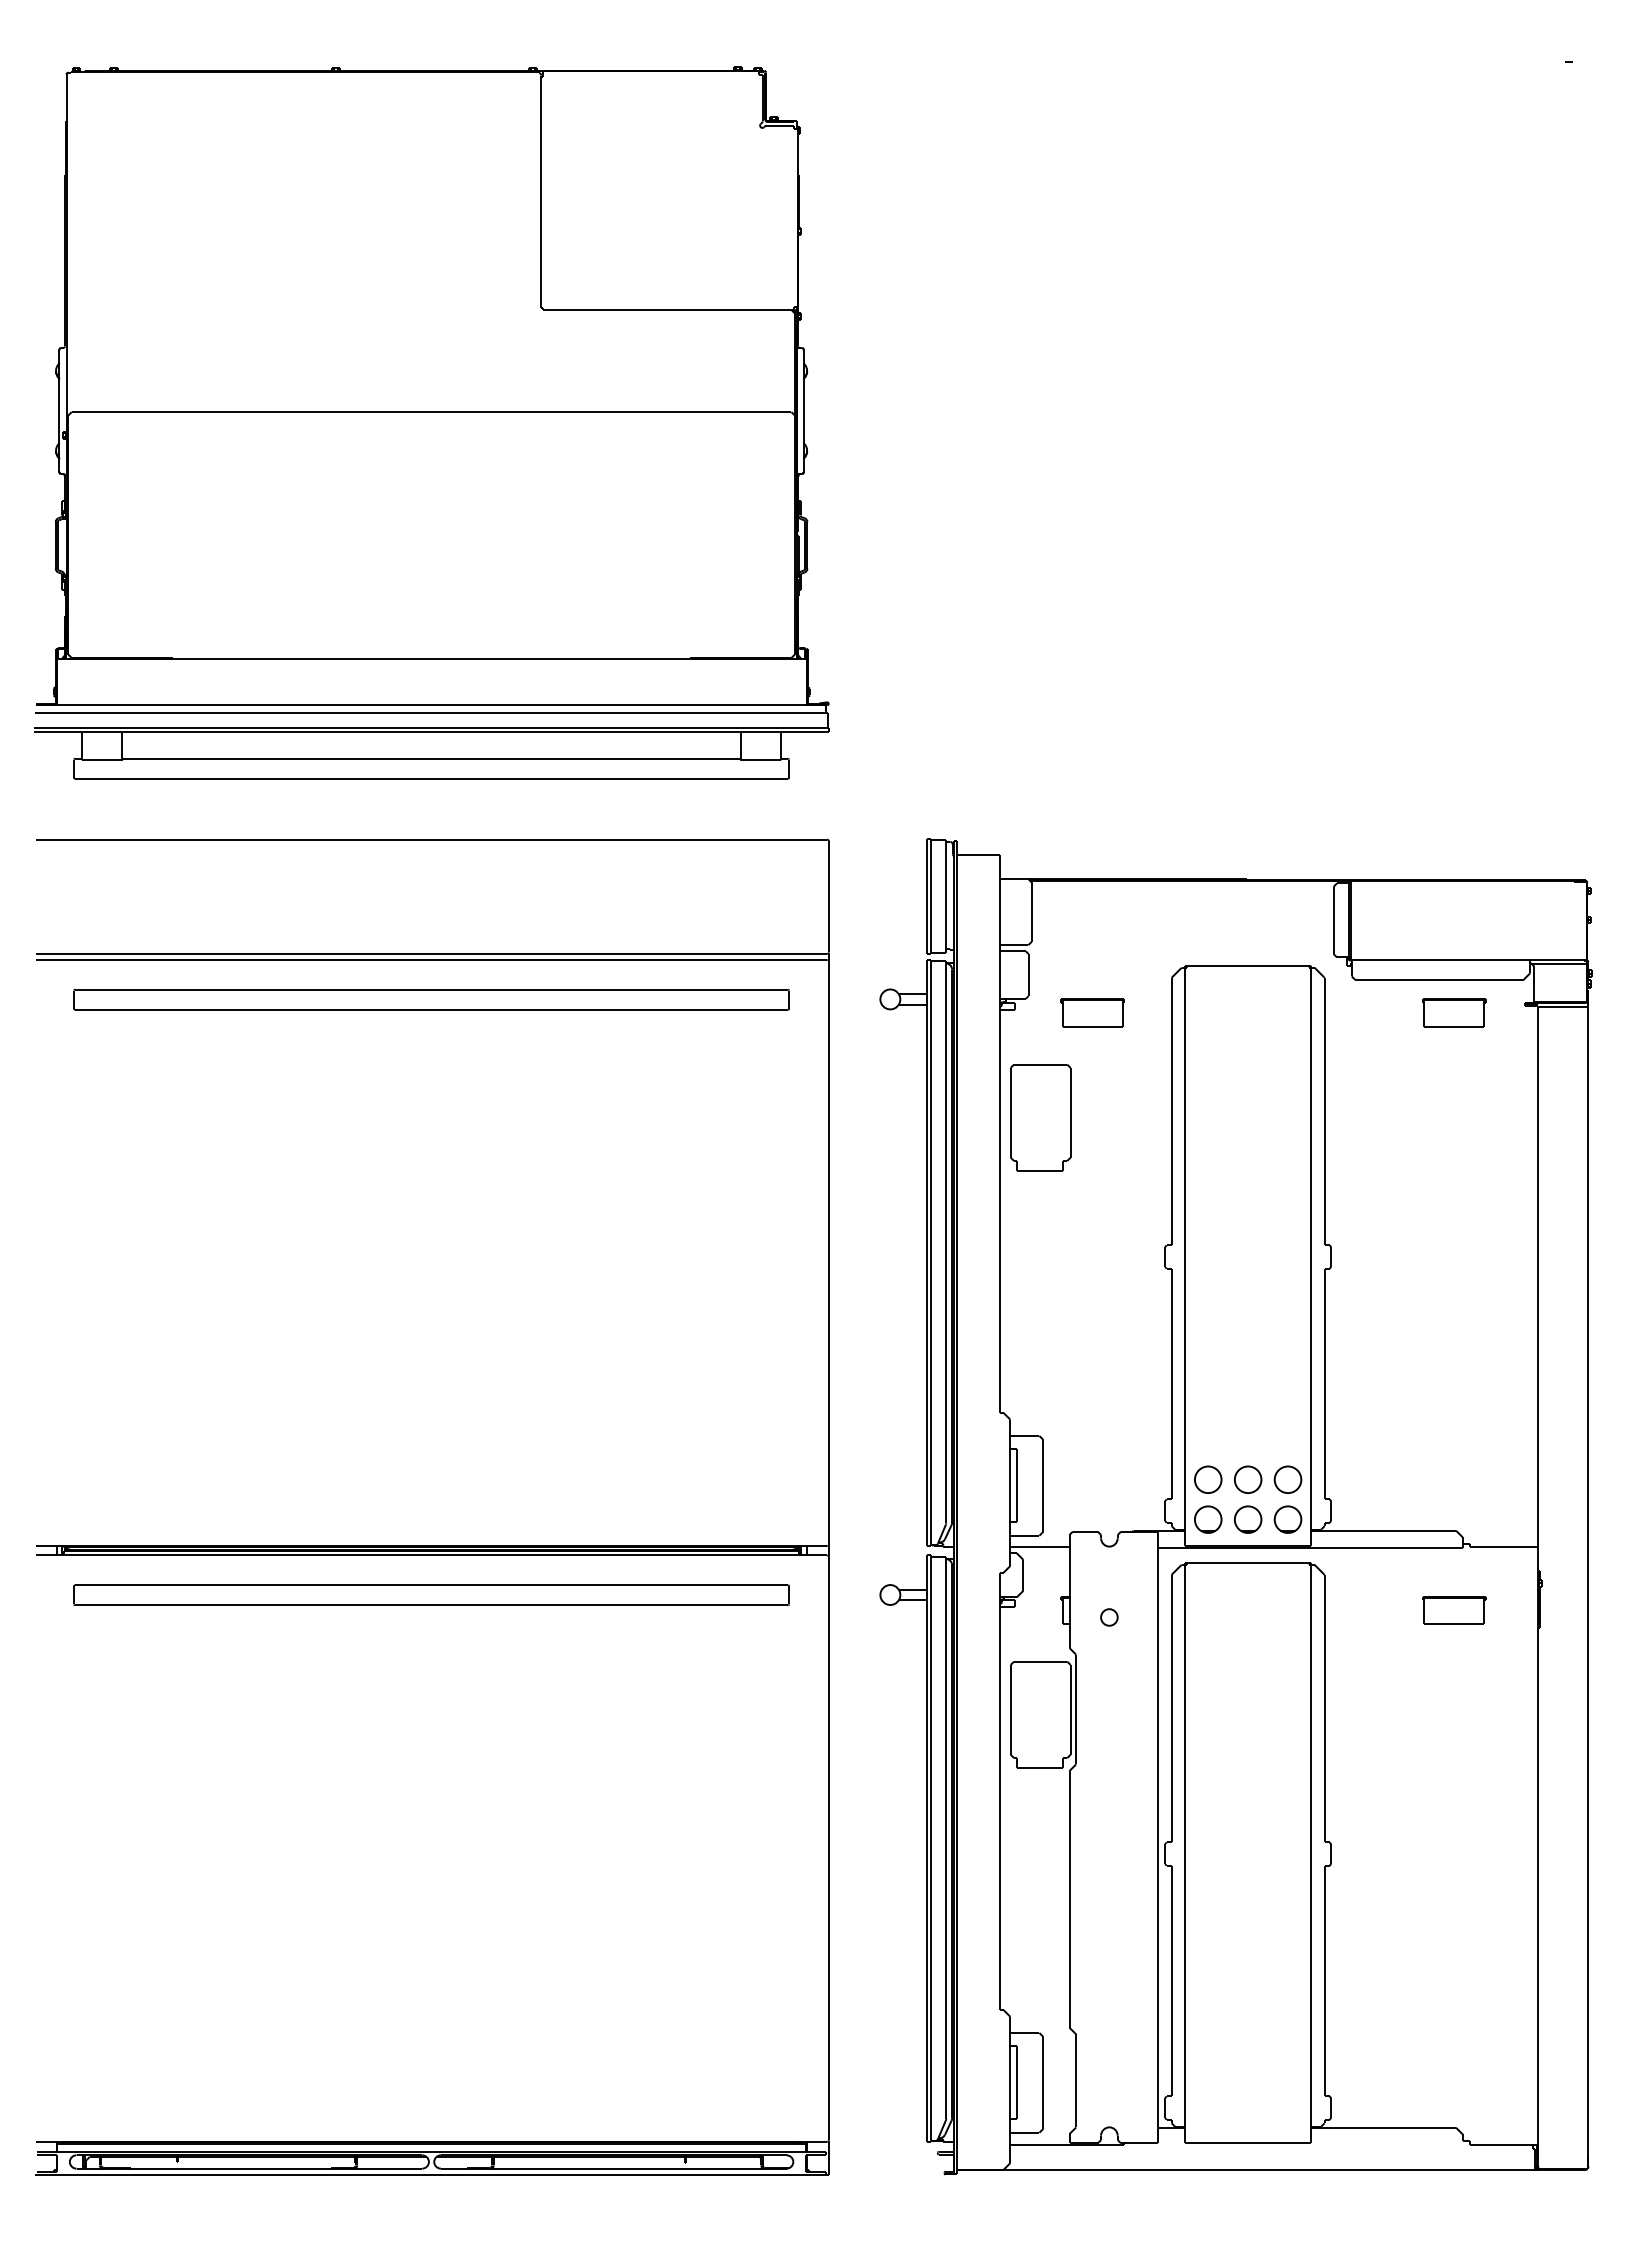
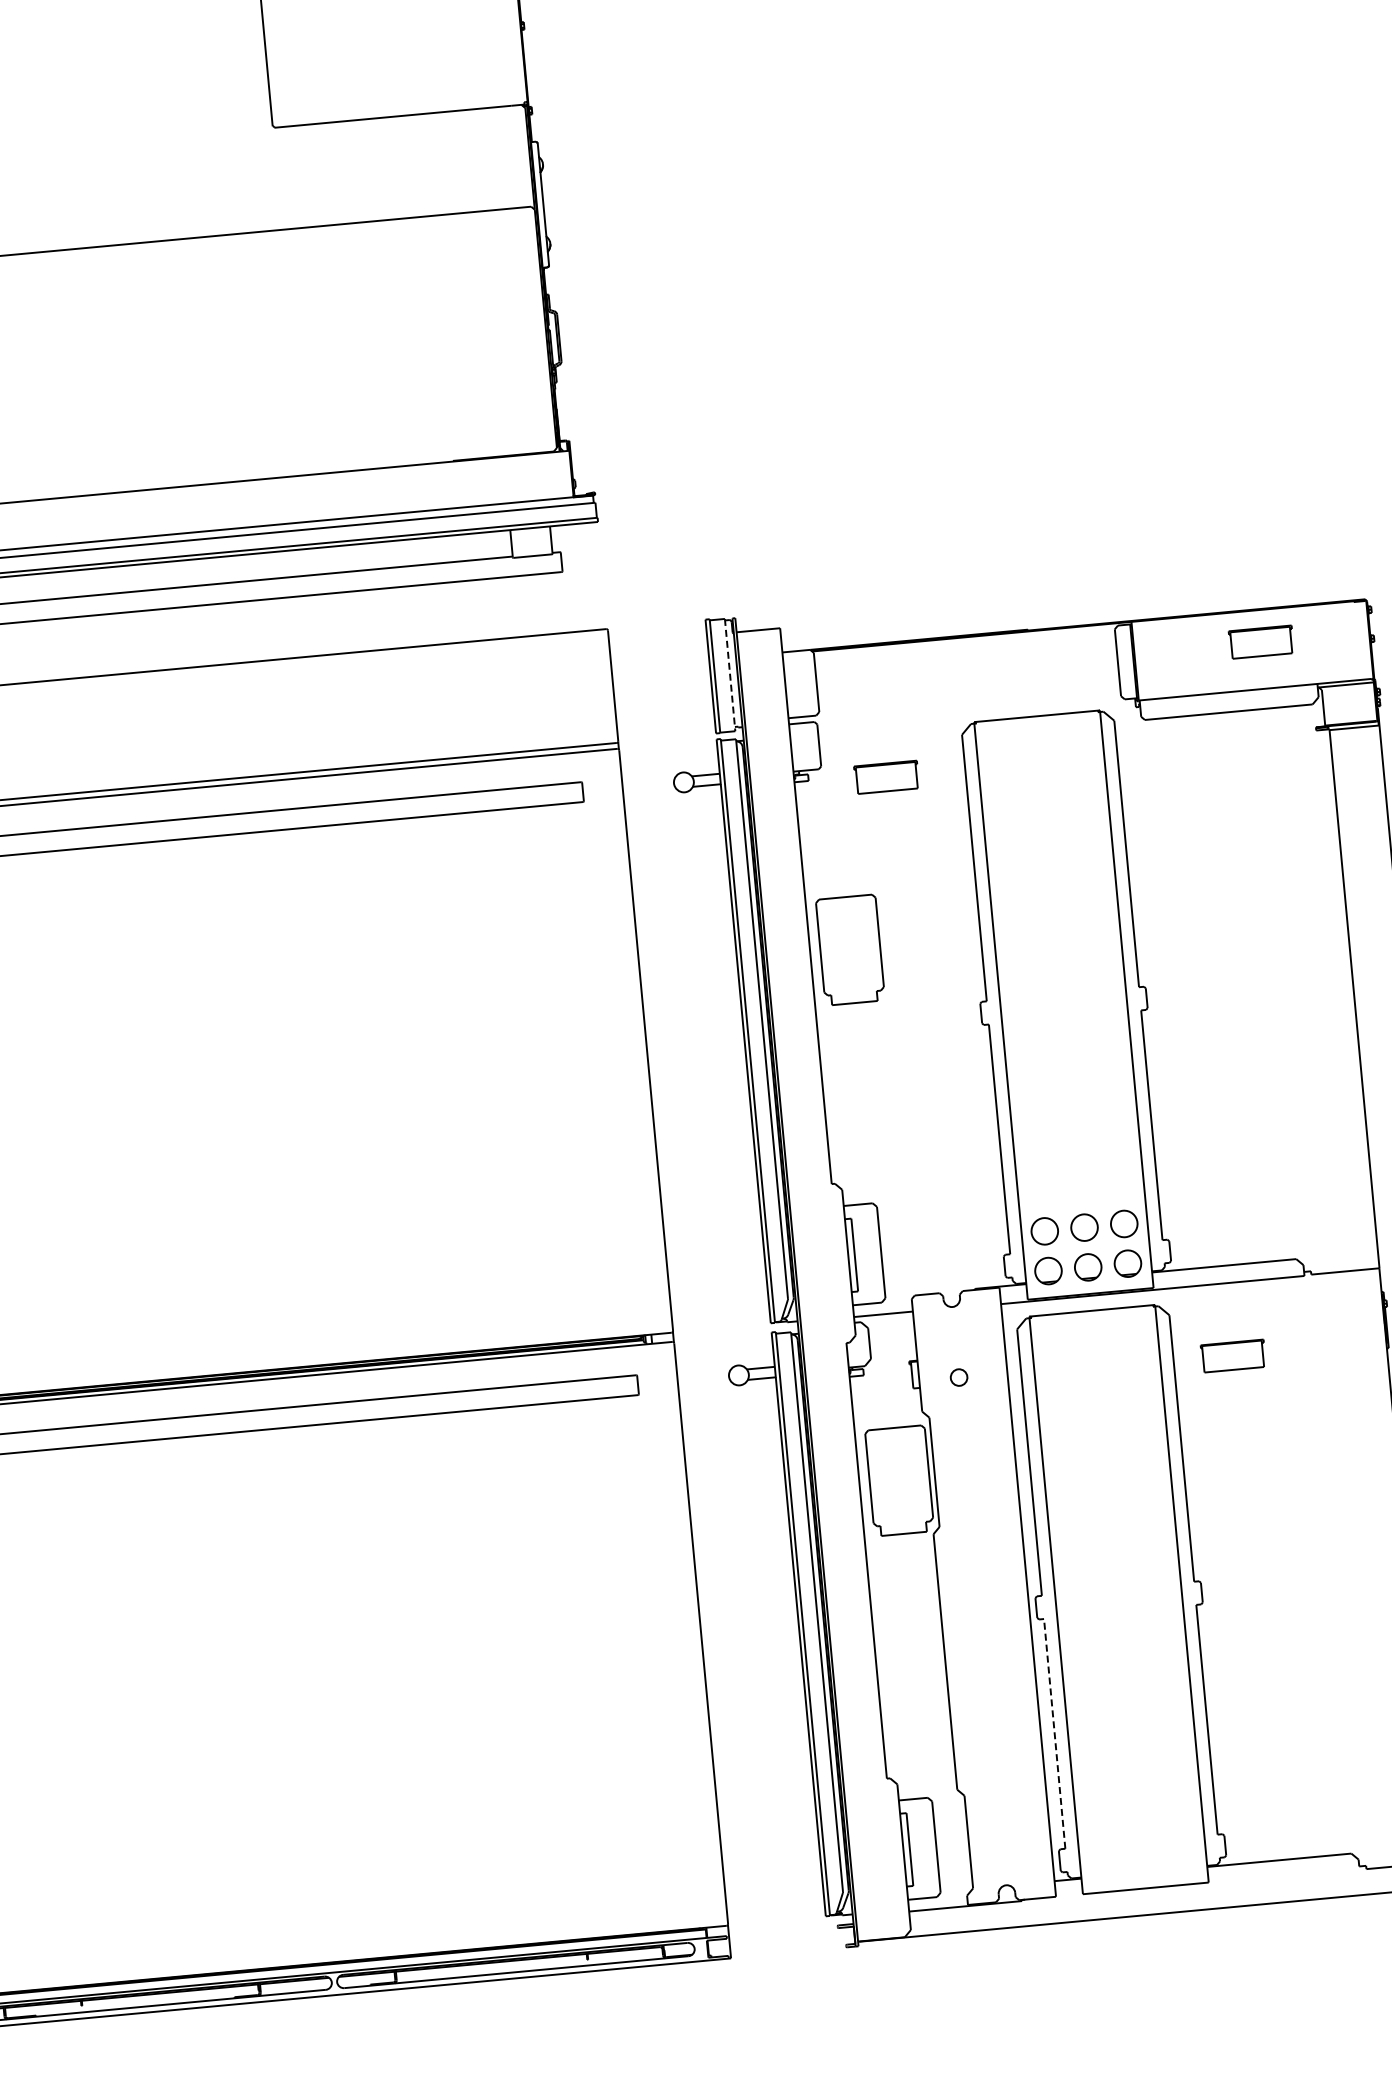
line: (946, 897) -> (730, 675), solid -> dashed
part: (1454, 1012) -> (1261, 641), moved
part: (1040, 1117) -> (850, 949), moved
part: (1454, 1610) -> (1233, 1356), moved
line: (1171, 1980) -> (1054, 1733), solid -> dashed

